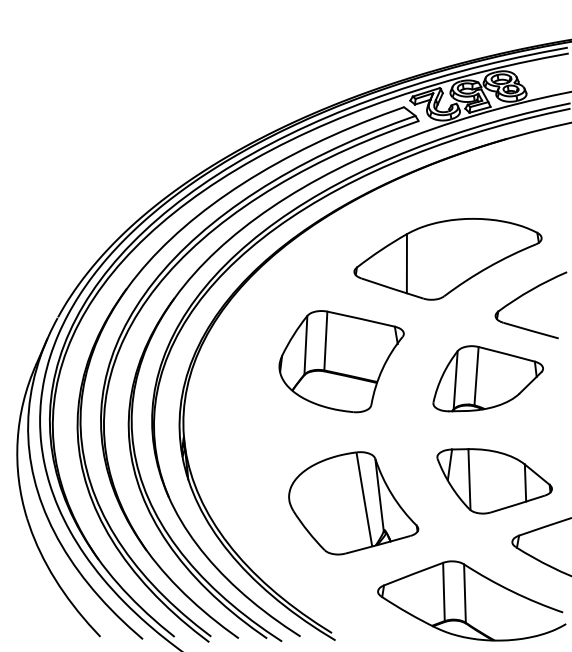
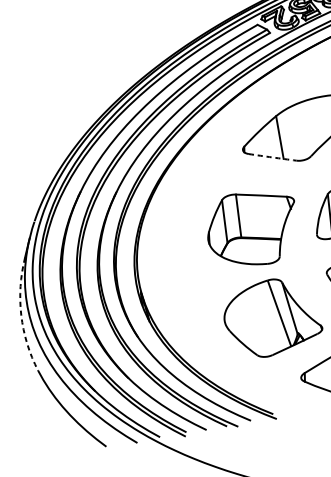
arc: (392, 288) -> (272, 157), solid -> dashed
part: (341, 361) -> (252, 228), moved
arc: (17, 440) -> (21, 315), solid -> dashed

